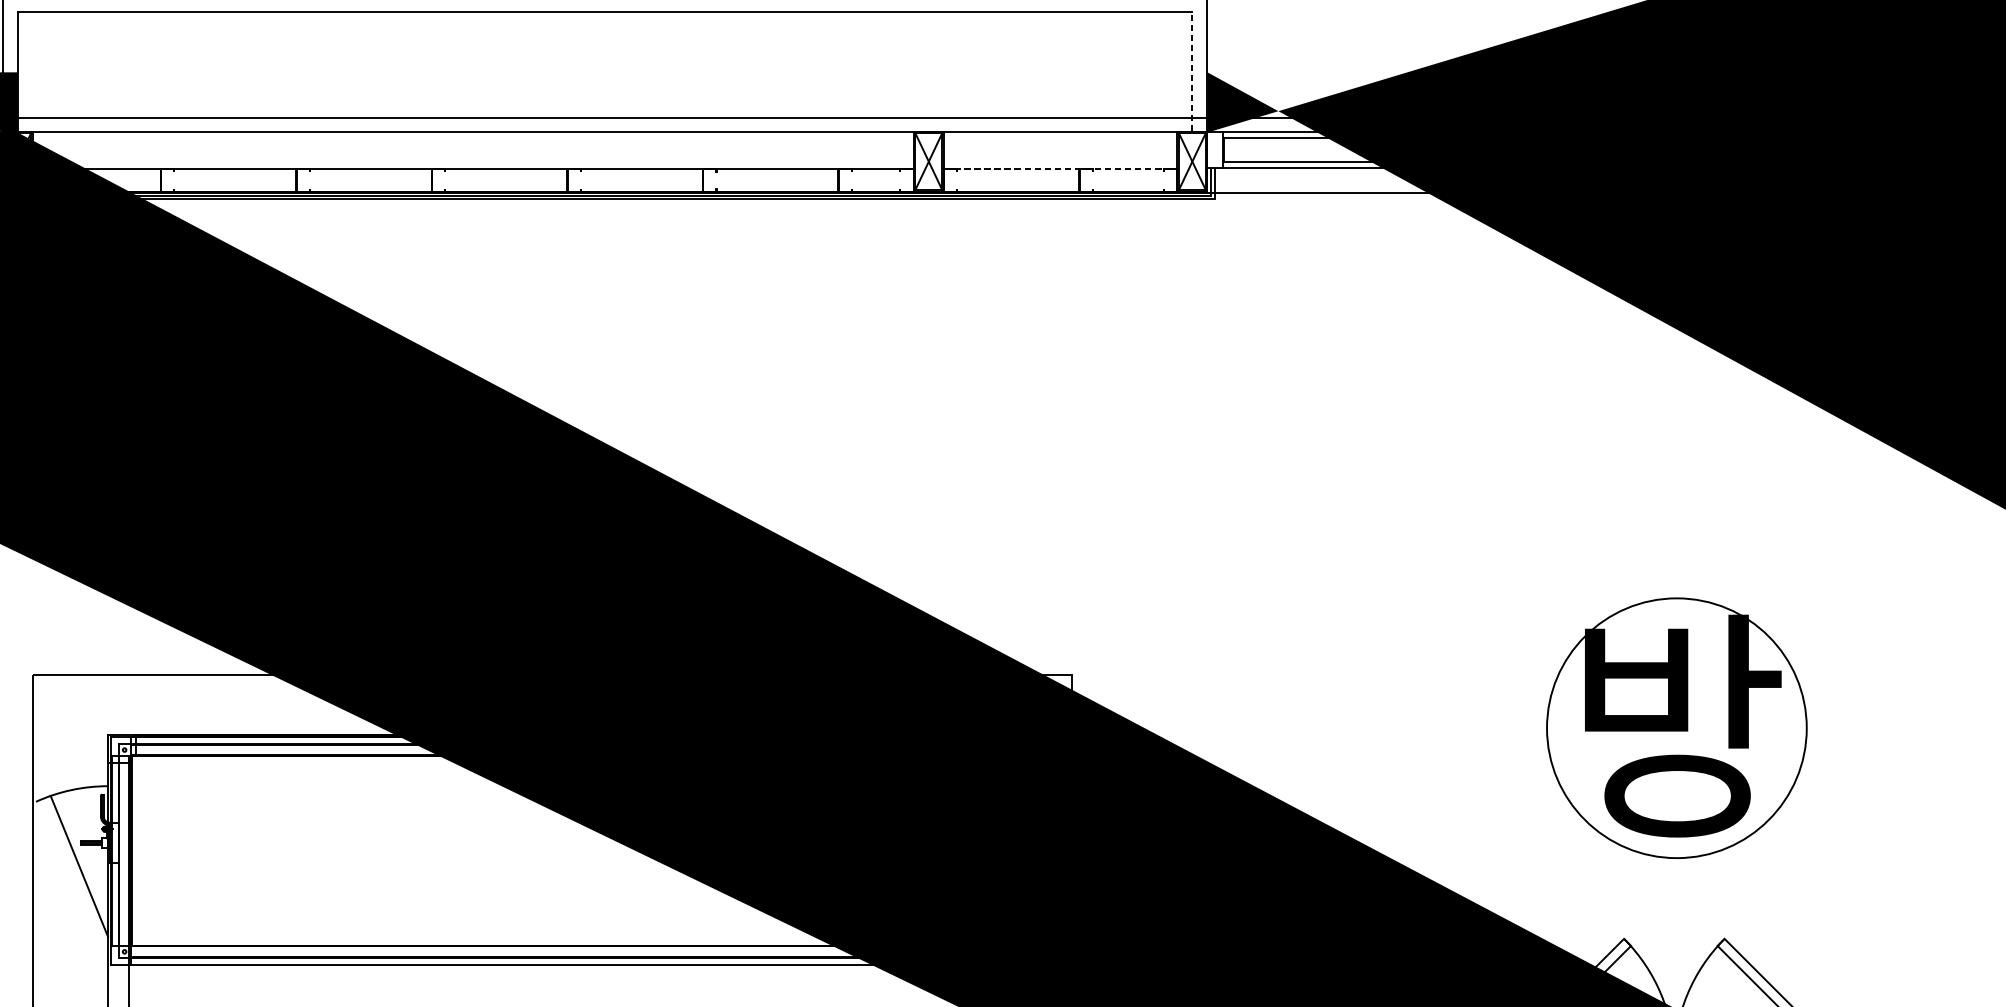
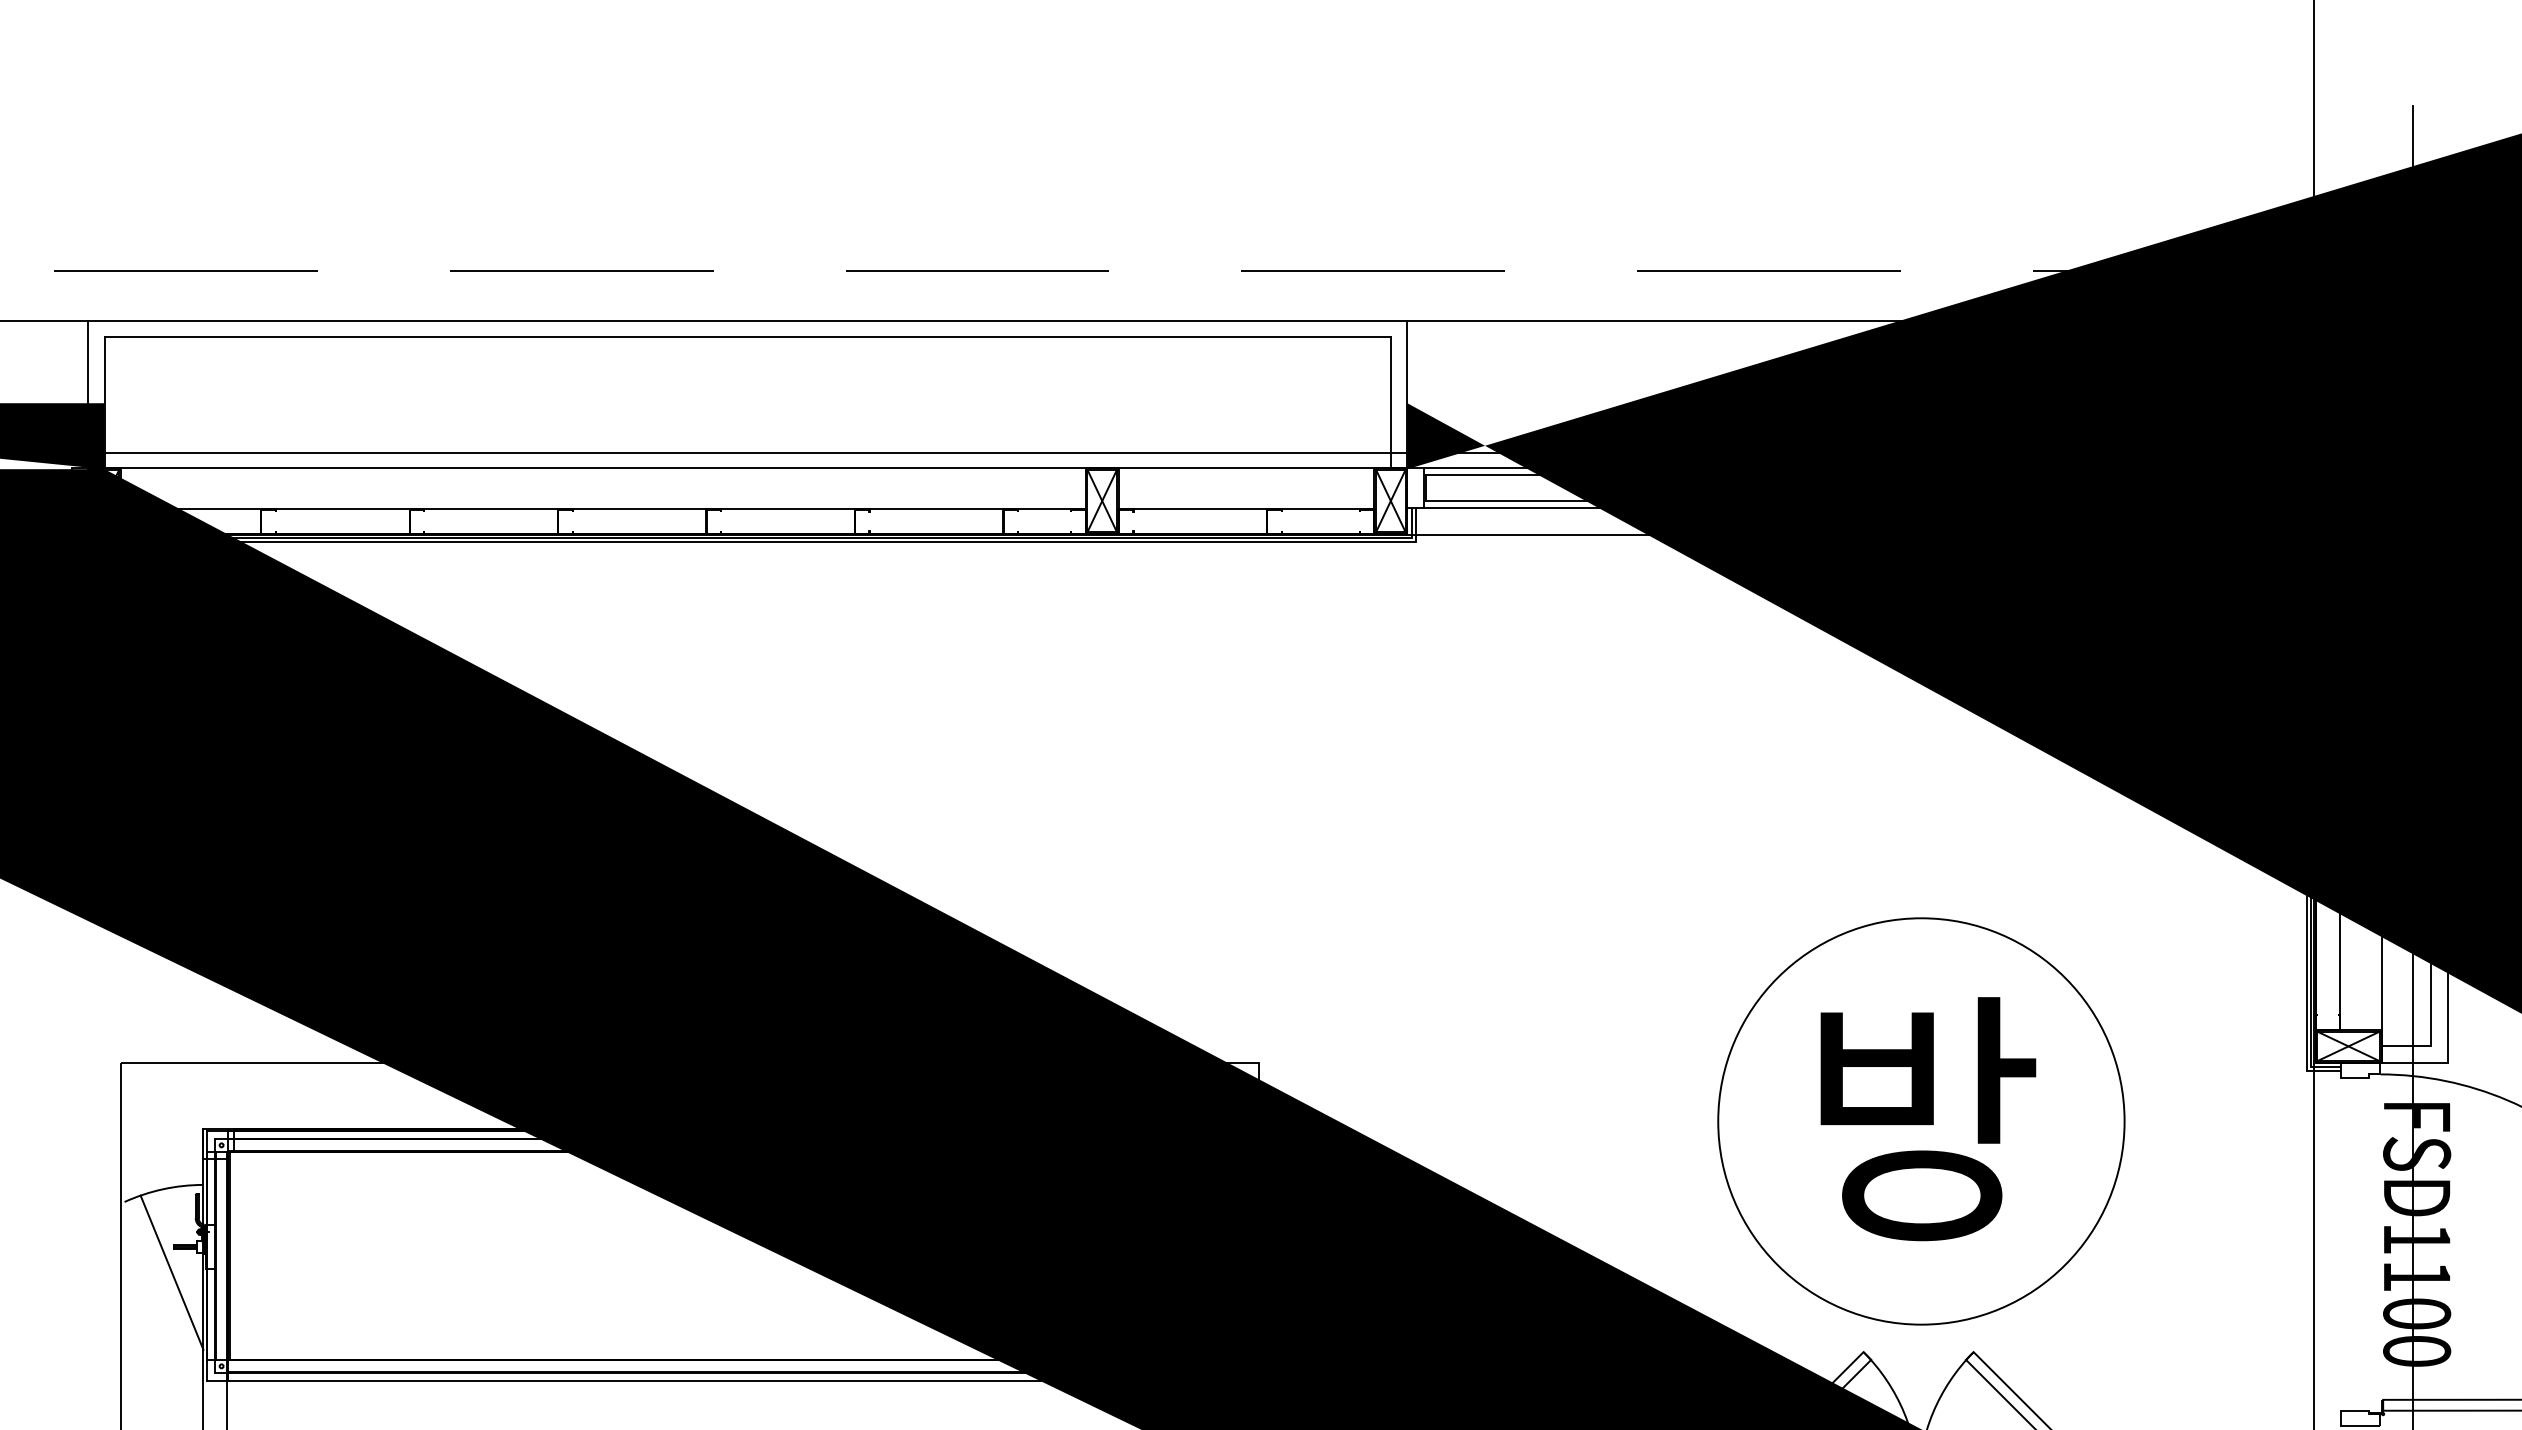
line: (1192, 71) -> (1390, 402), dashed -> solid
line: (1060, 169) -> (1246, 509), dashed -> solid
circle: (1676, 728) -> (1921, 1121), size x1.43

